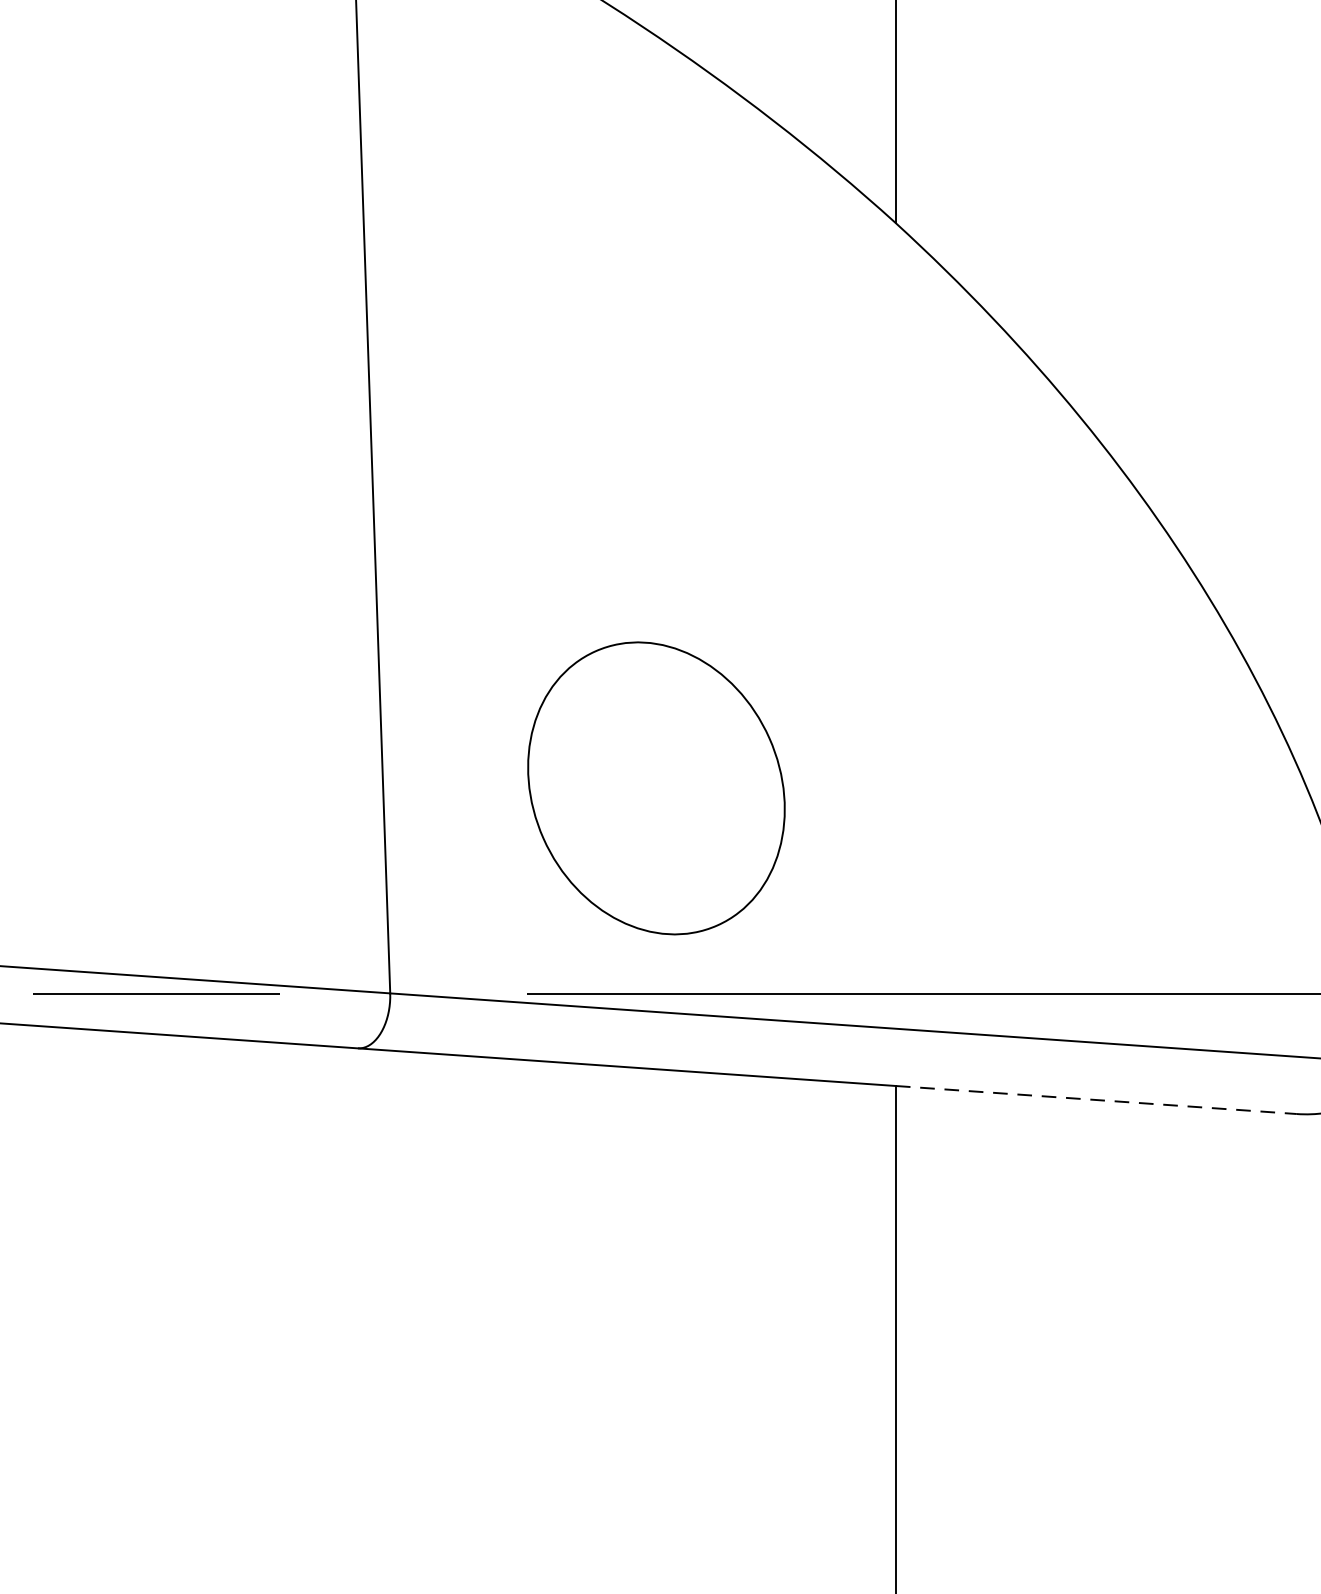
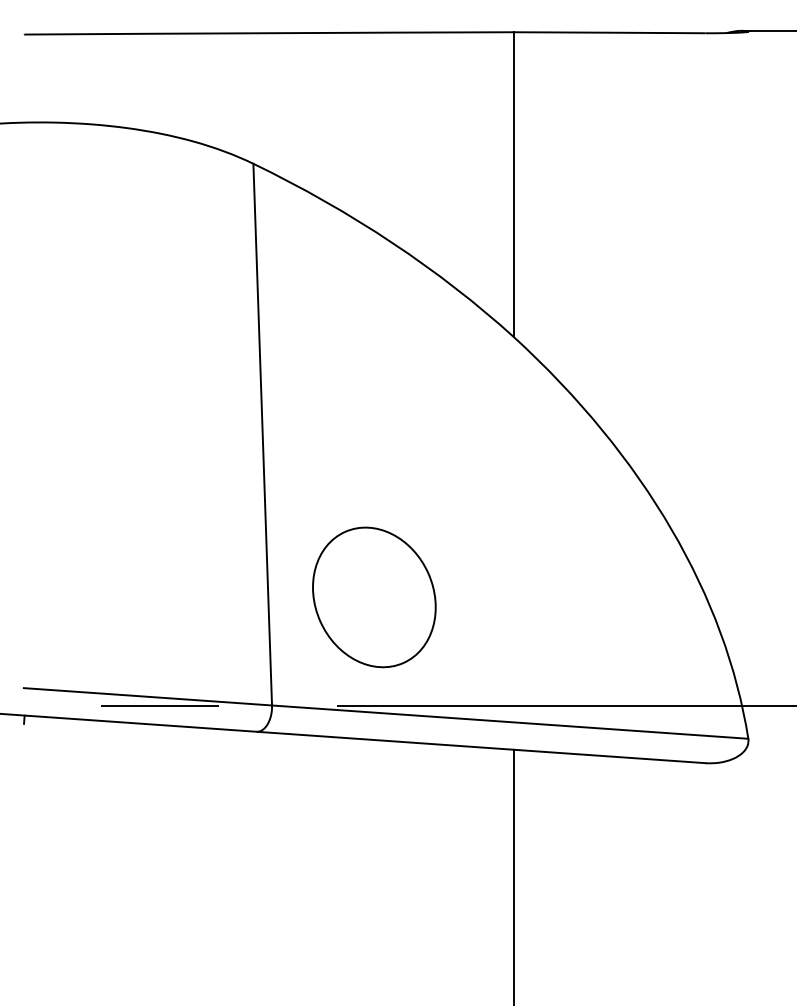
part: (656, 788) -> (374, 597), moved
line: (1097, 1100) -> (610, 756), dashed -> solid

